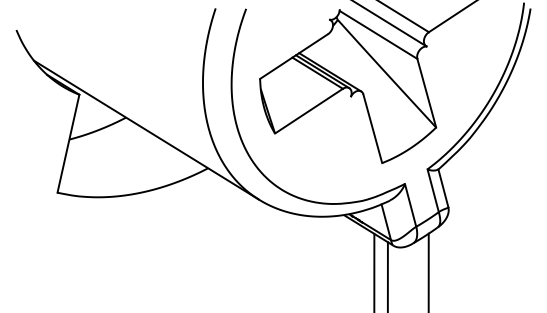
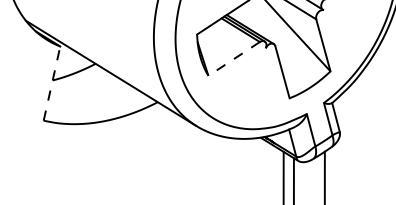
line: (309, 111) -> (234, 59), solid -> dashed
line: (68, 143) -> (52, 83), solid -> dashed

